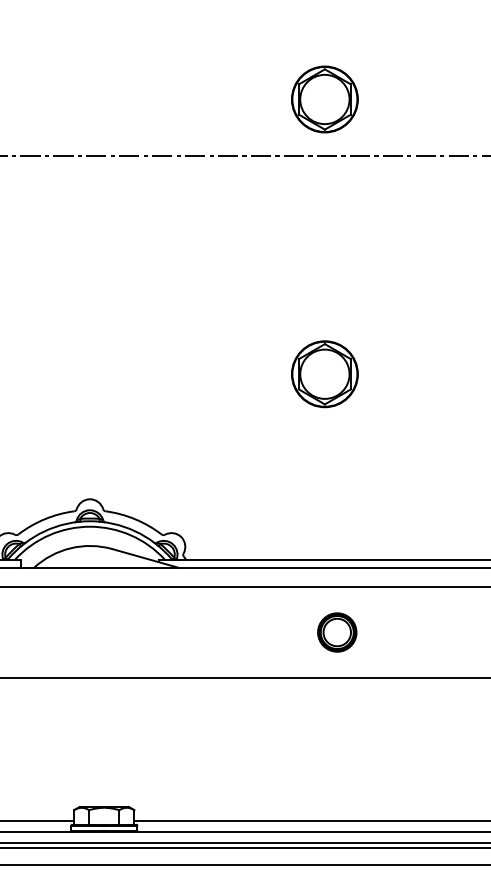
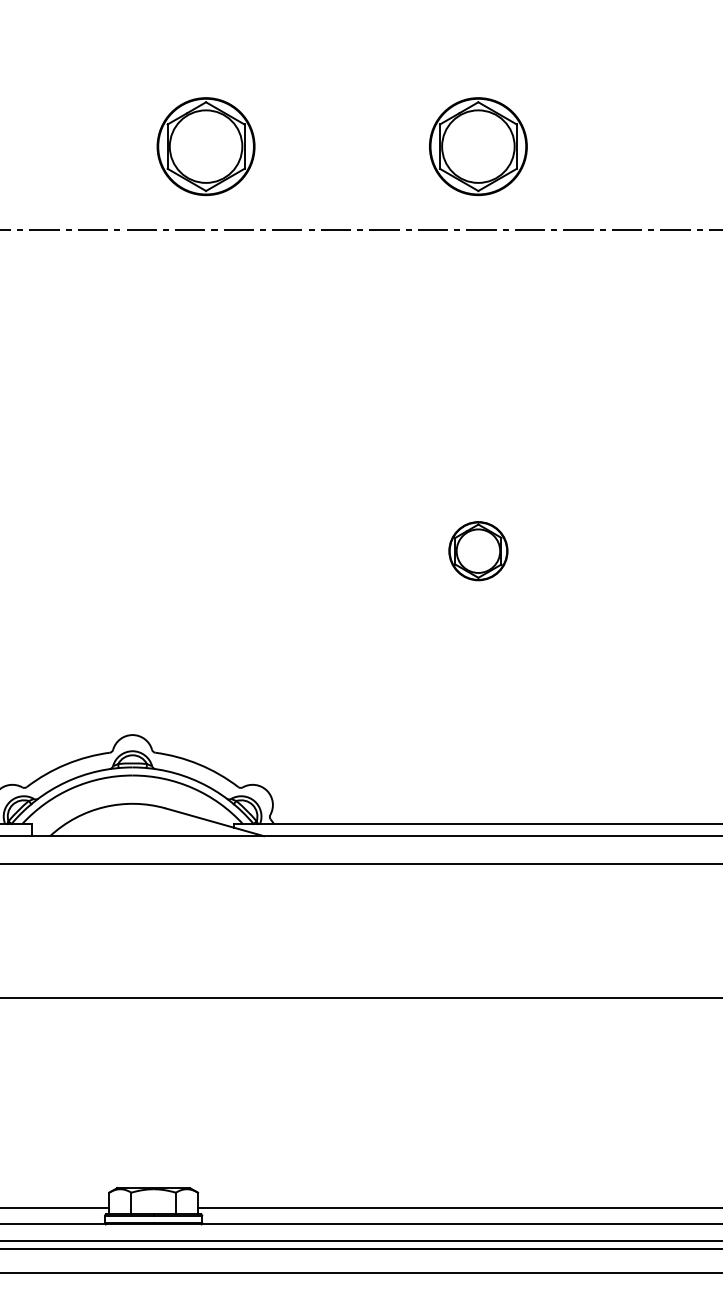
part: (139, 99) -> (205, 146), added
part: (324, 374) -> (477, 551), size x0.6
part: (337, 632) -> (496, 931), removed

